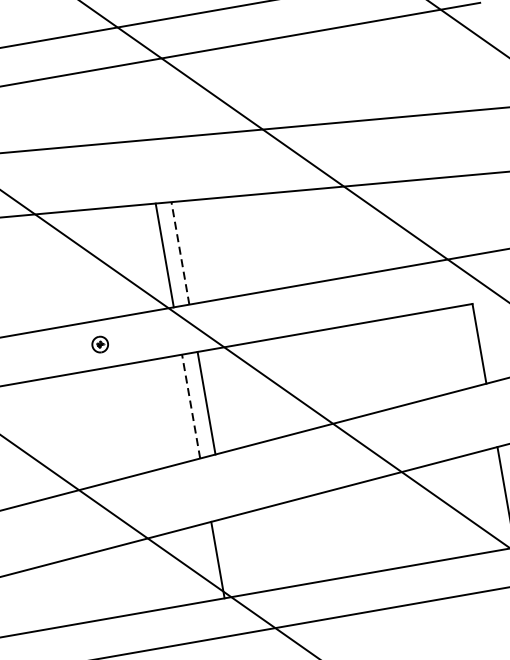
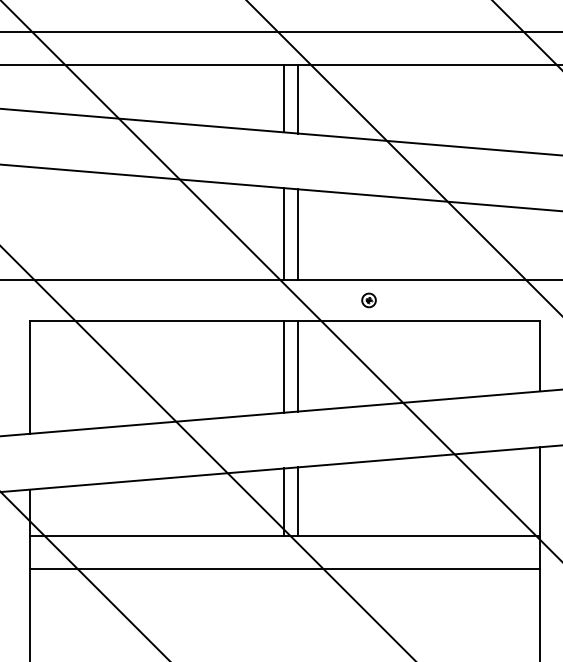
line: (154, 100) -> (298, 99), added
line: (137, 101) -> (284, 98), added
line: (180, 252) -> (298, 233), dashed -> solid
part: (99, 344) -> (368, 300), moved
line: (191, 406) -> (284, 366), dashed -> solid
line: (233, 556) -> (298, 501), added

